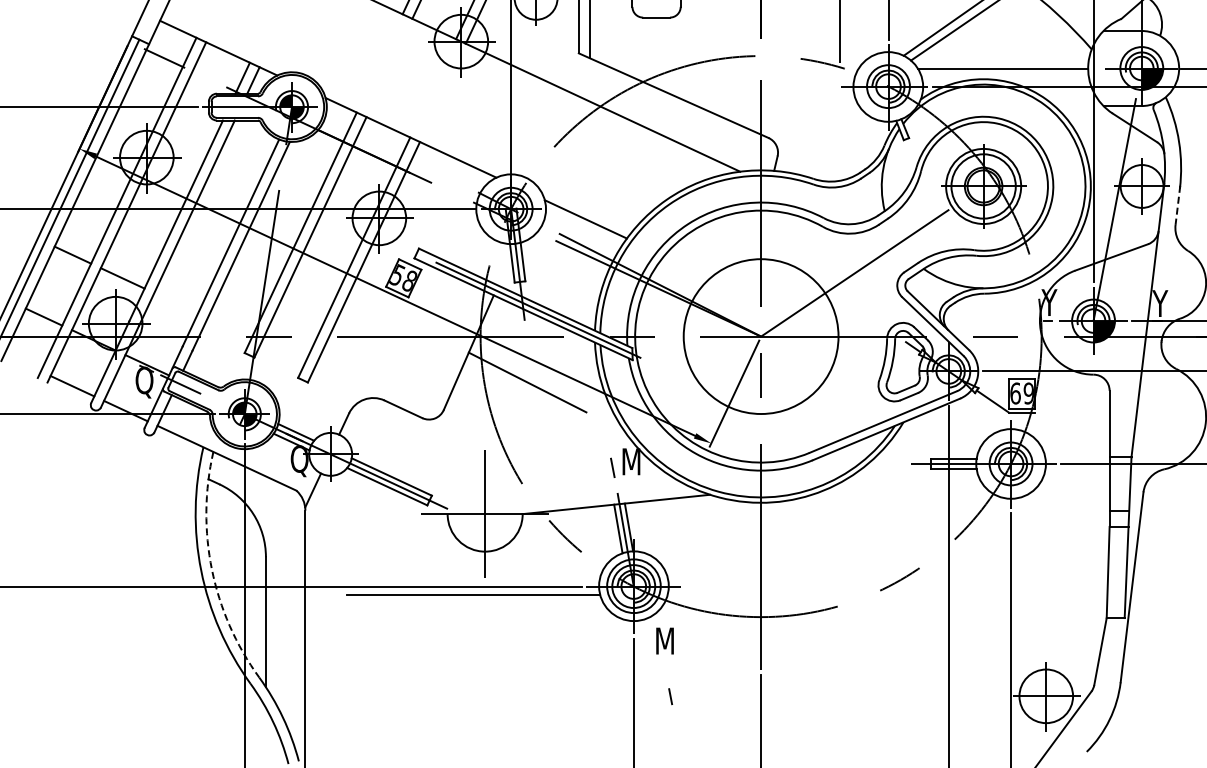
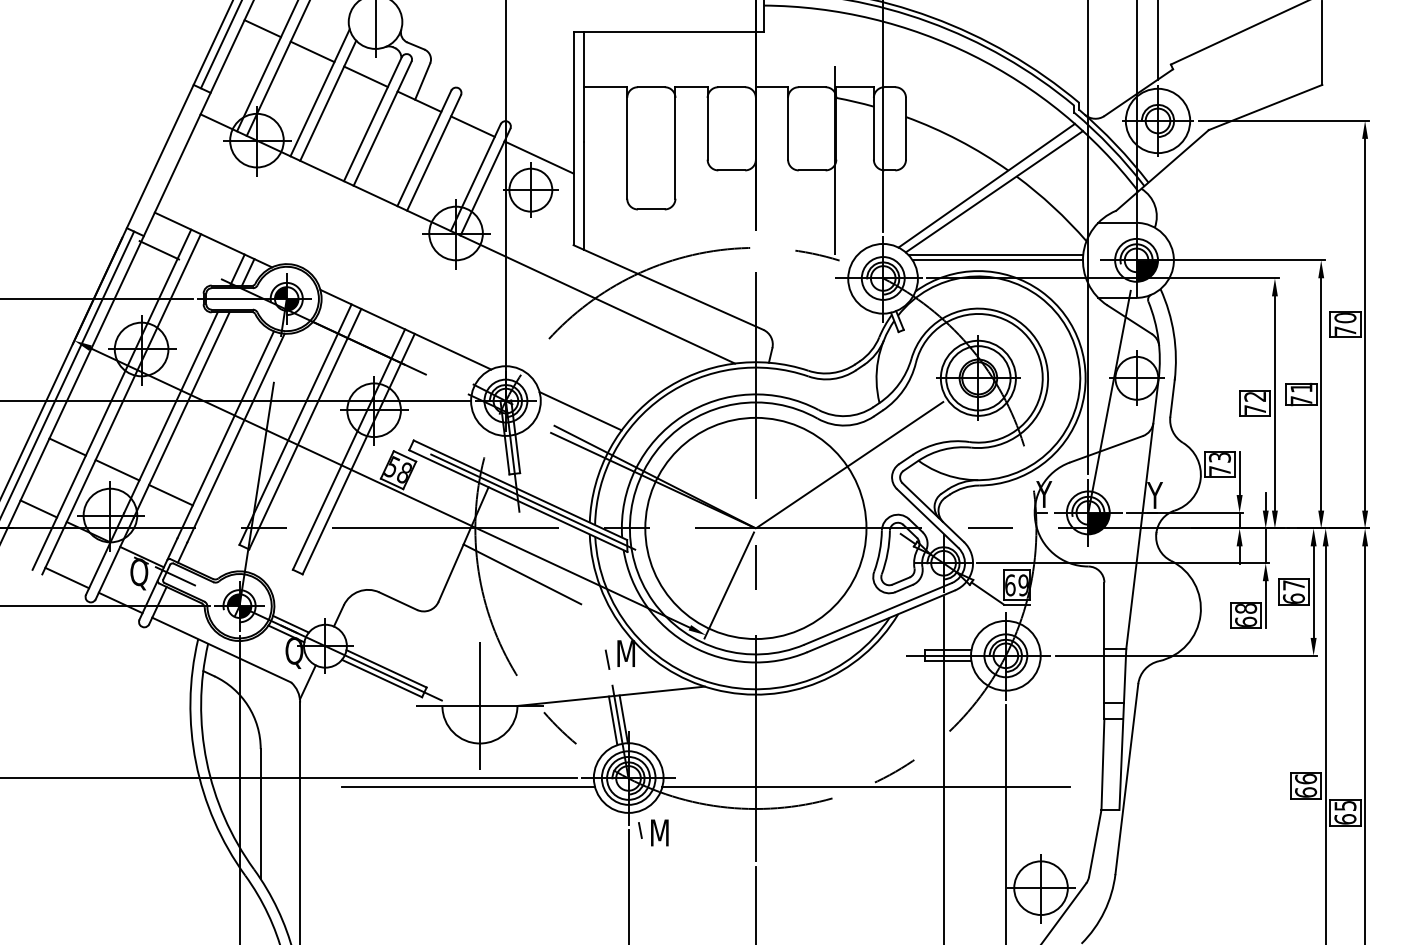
line: (1000, 63) -> (995, 255), added
line: (1177, 205) -> (1172, 397), dashed -> solid
line: (175, 302) -> (170, 494), added
circle: (760, 336) -> (755, 528), size x1.43
arc: (211, 569) -> (206, 761), dashed -> solid
line: (870, 595) -> (865, 787), added
line: (670, 696) -> (640, 830), moved

